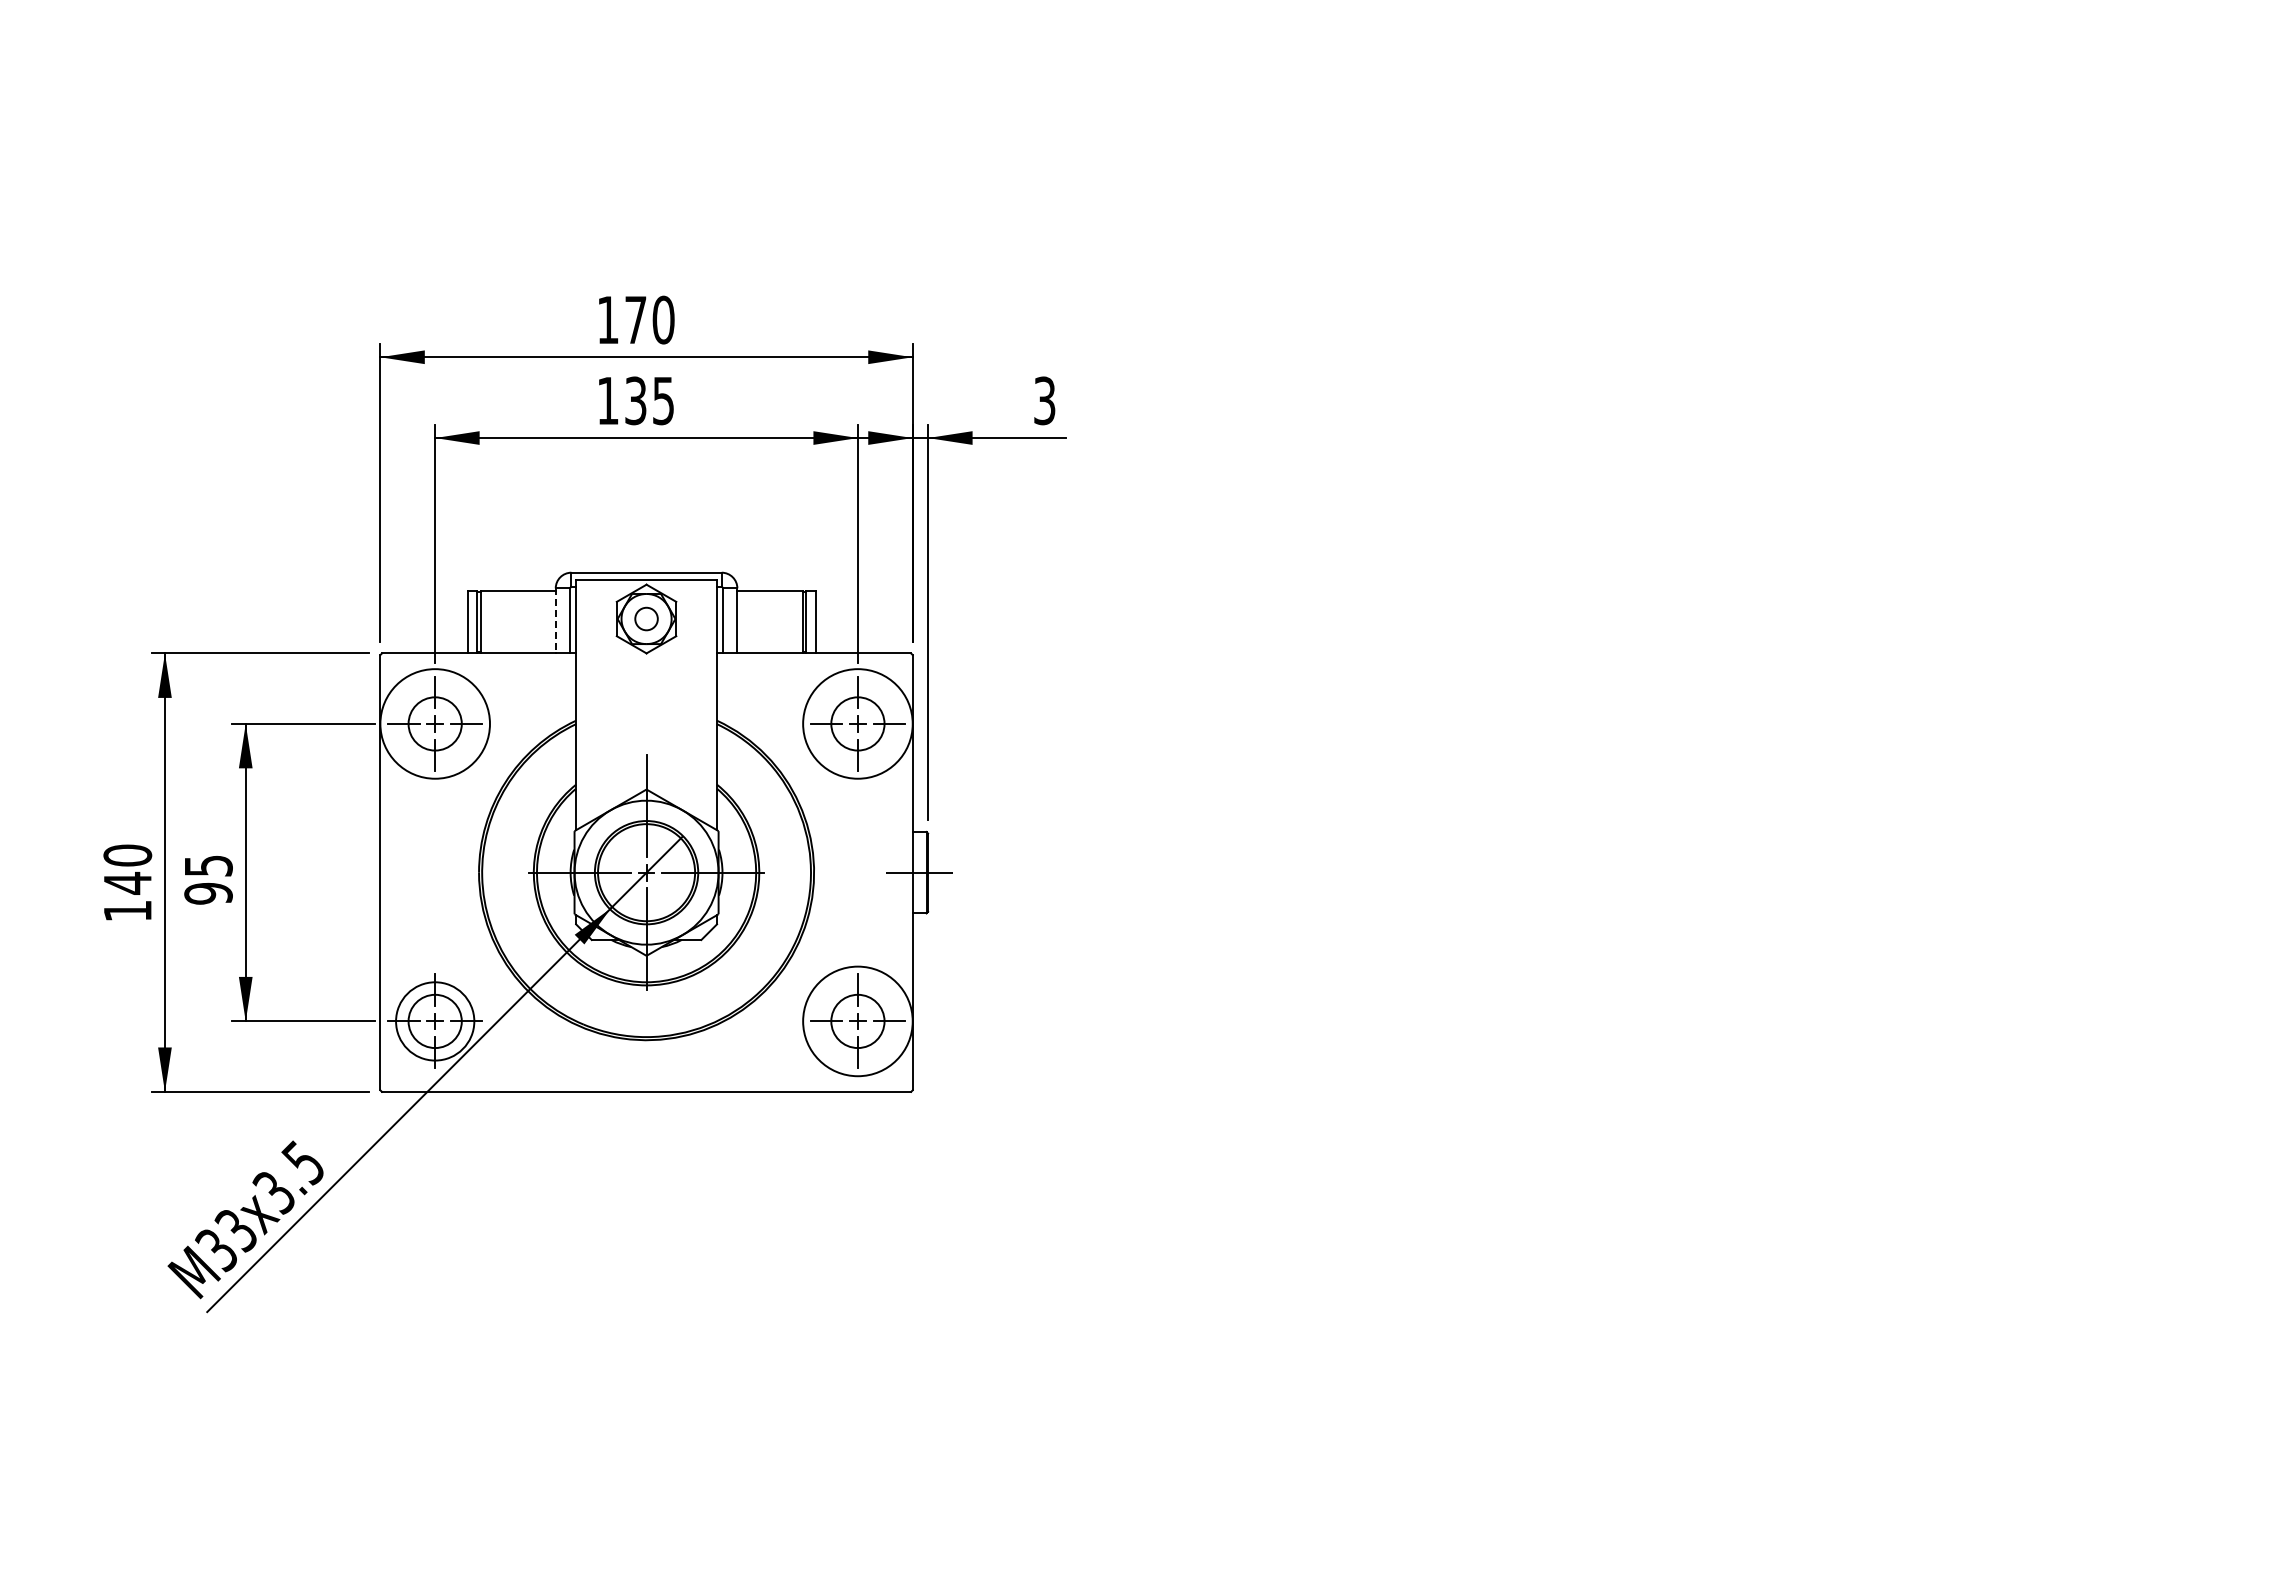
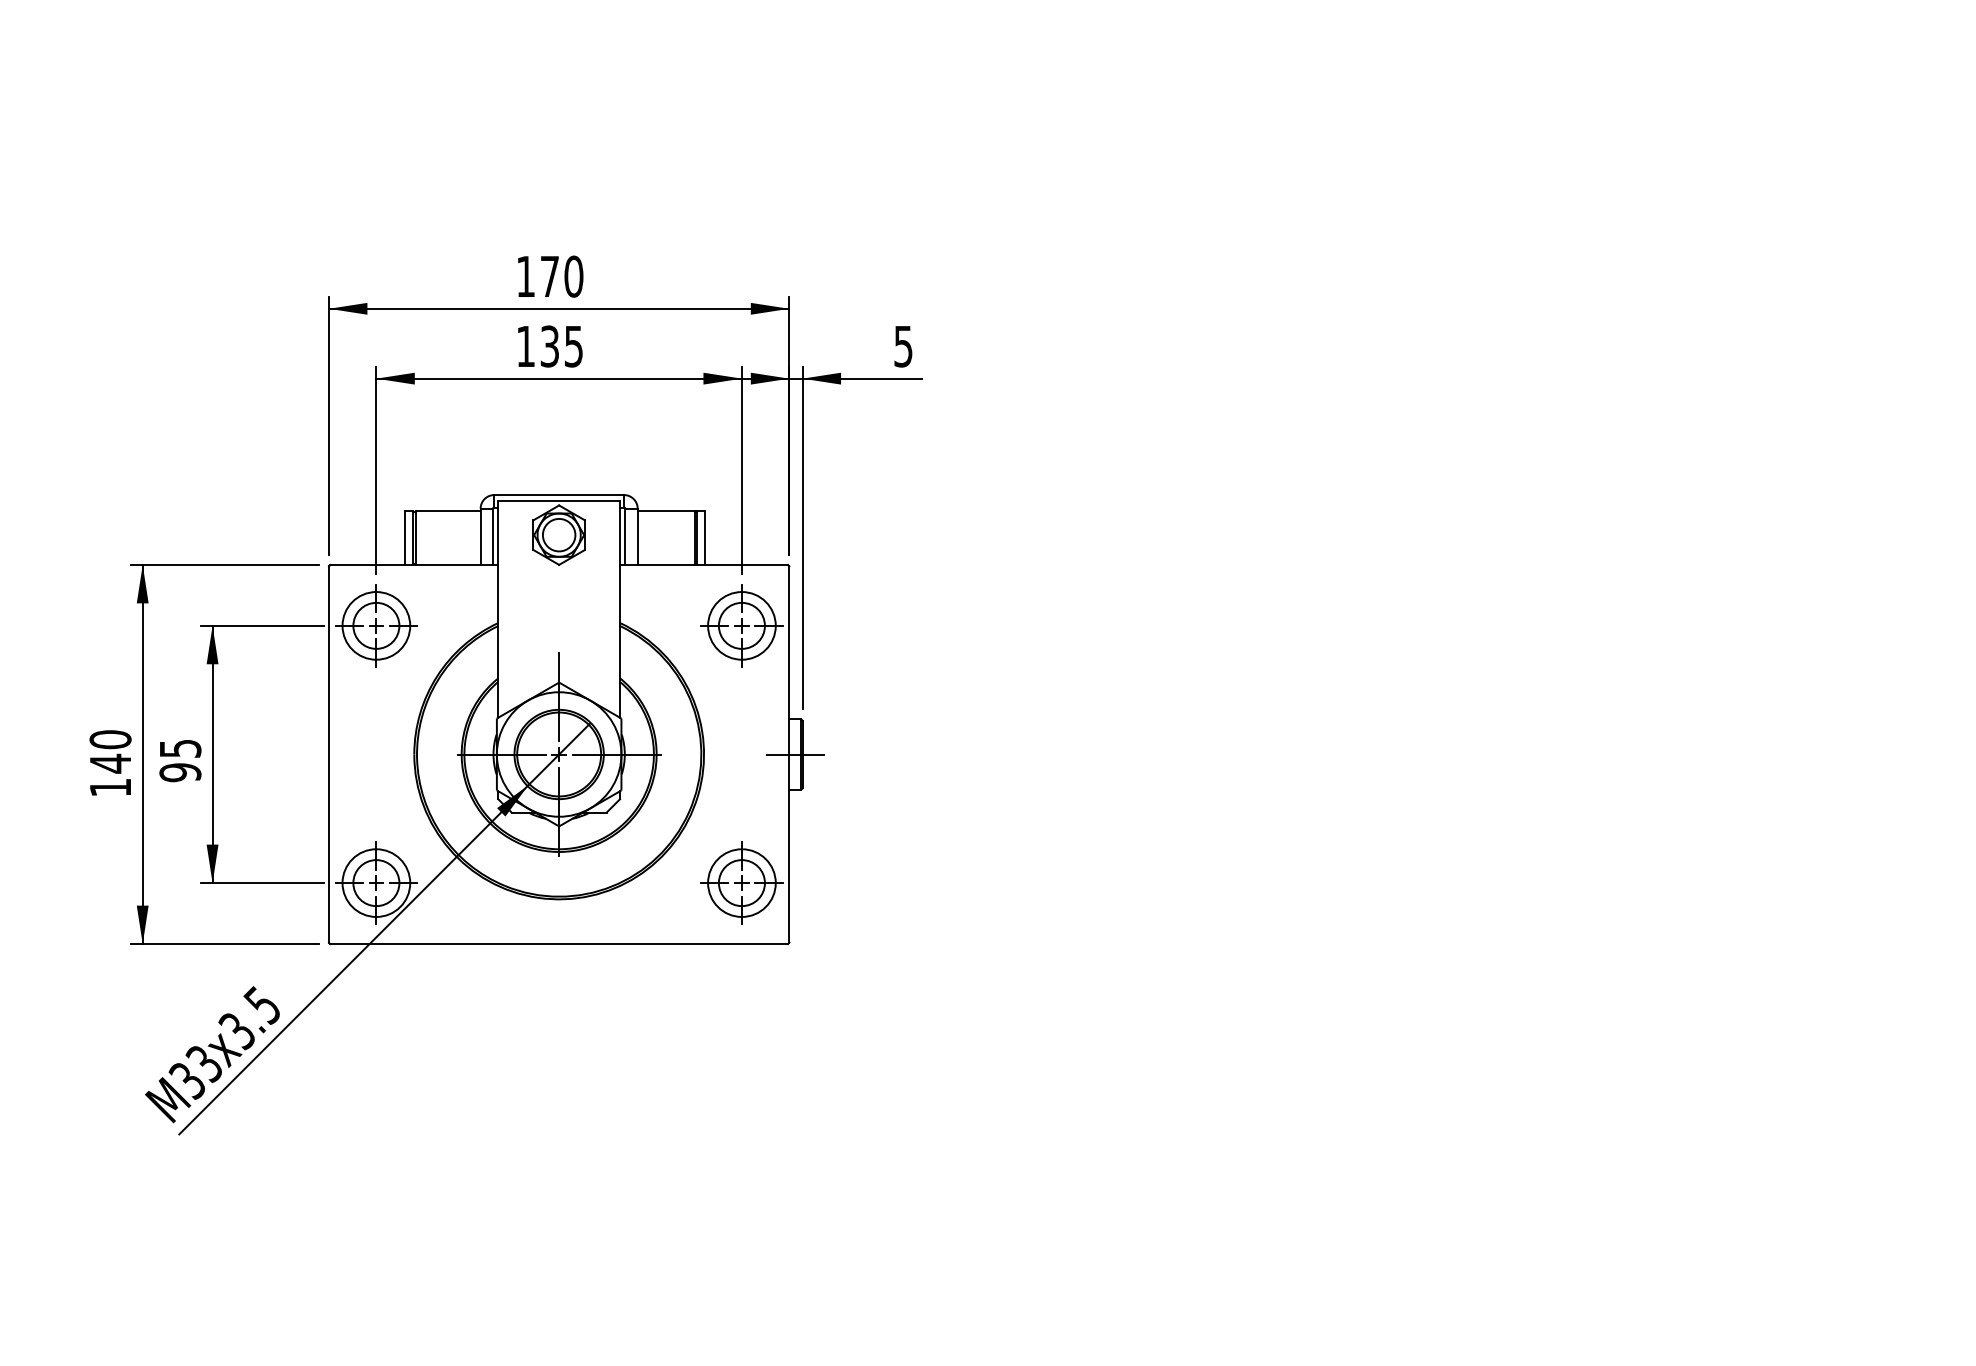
text: (1044, 400) -> (903, 346), 3 -> 5
circle: (646, 618) -> (559, 534), size x1.67
line: (555, 620) -> (480, 536), dashed -> solid
circle: (435, 723) -> (376, 625), size x0.71
circle: (857, 723) -> (741, 625), size x0.71
circle: (857, 1021) -> (741, 883), size x0.71

